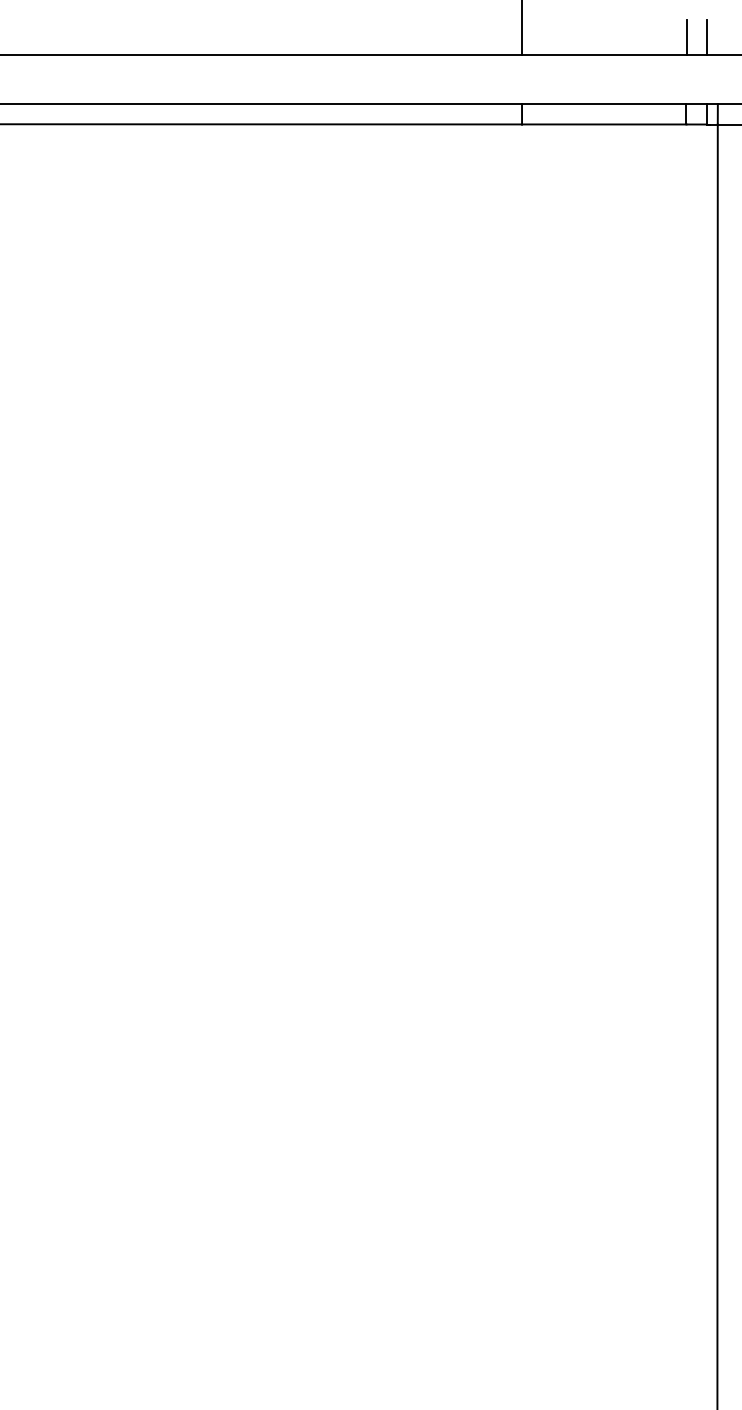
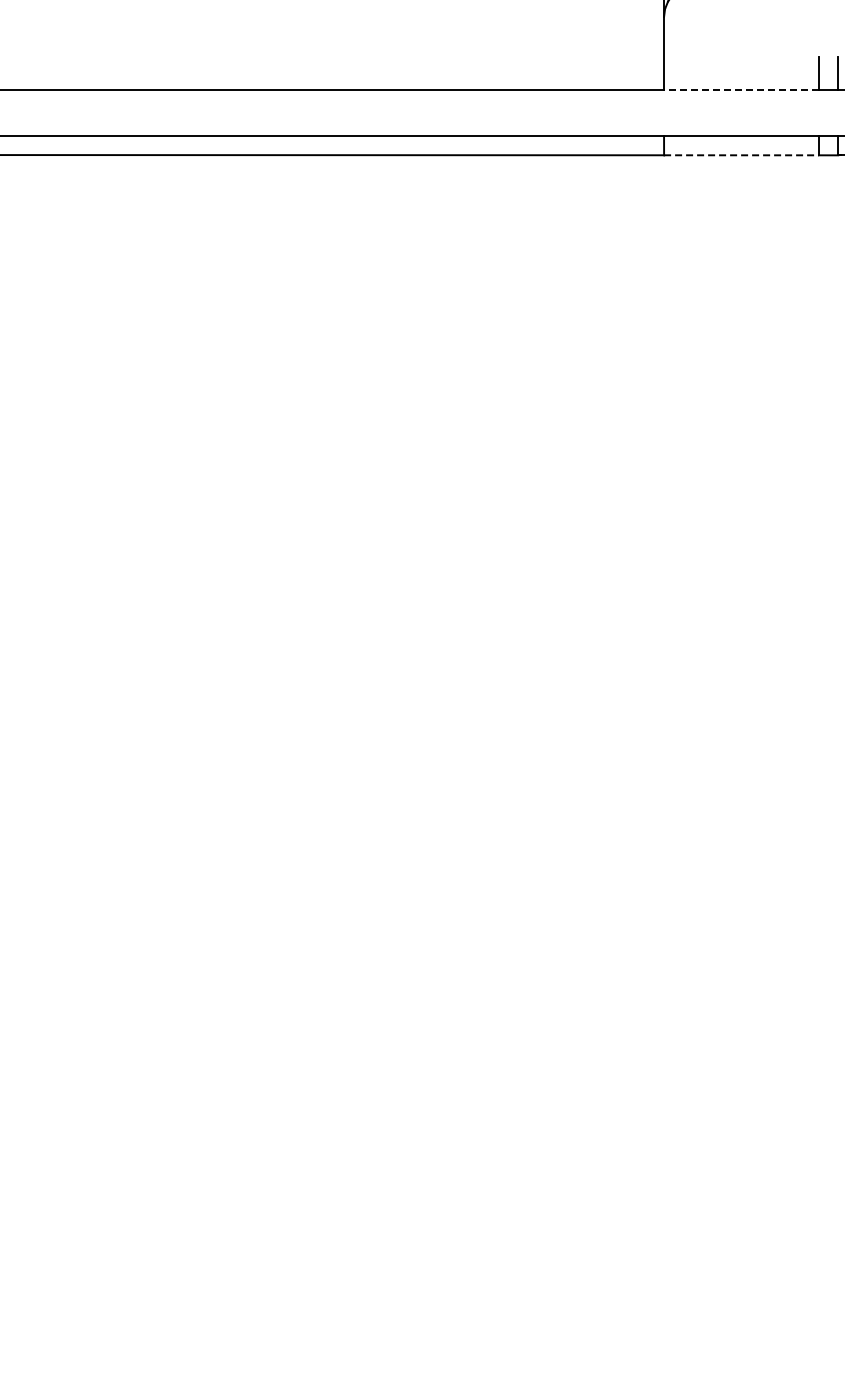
line: (604, 54) -> (741, 89), solid -> dashed
line: (605, 124) -> (742, 155), solid -> dashed

